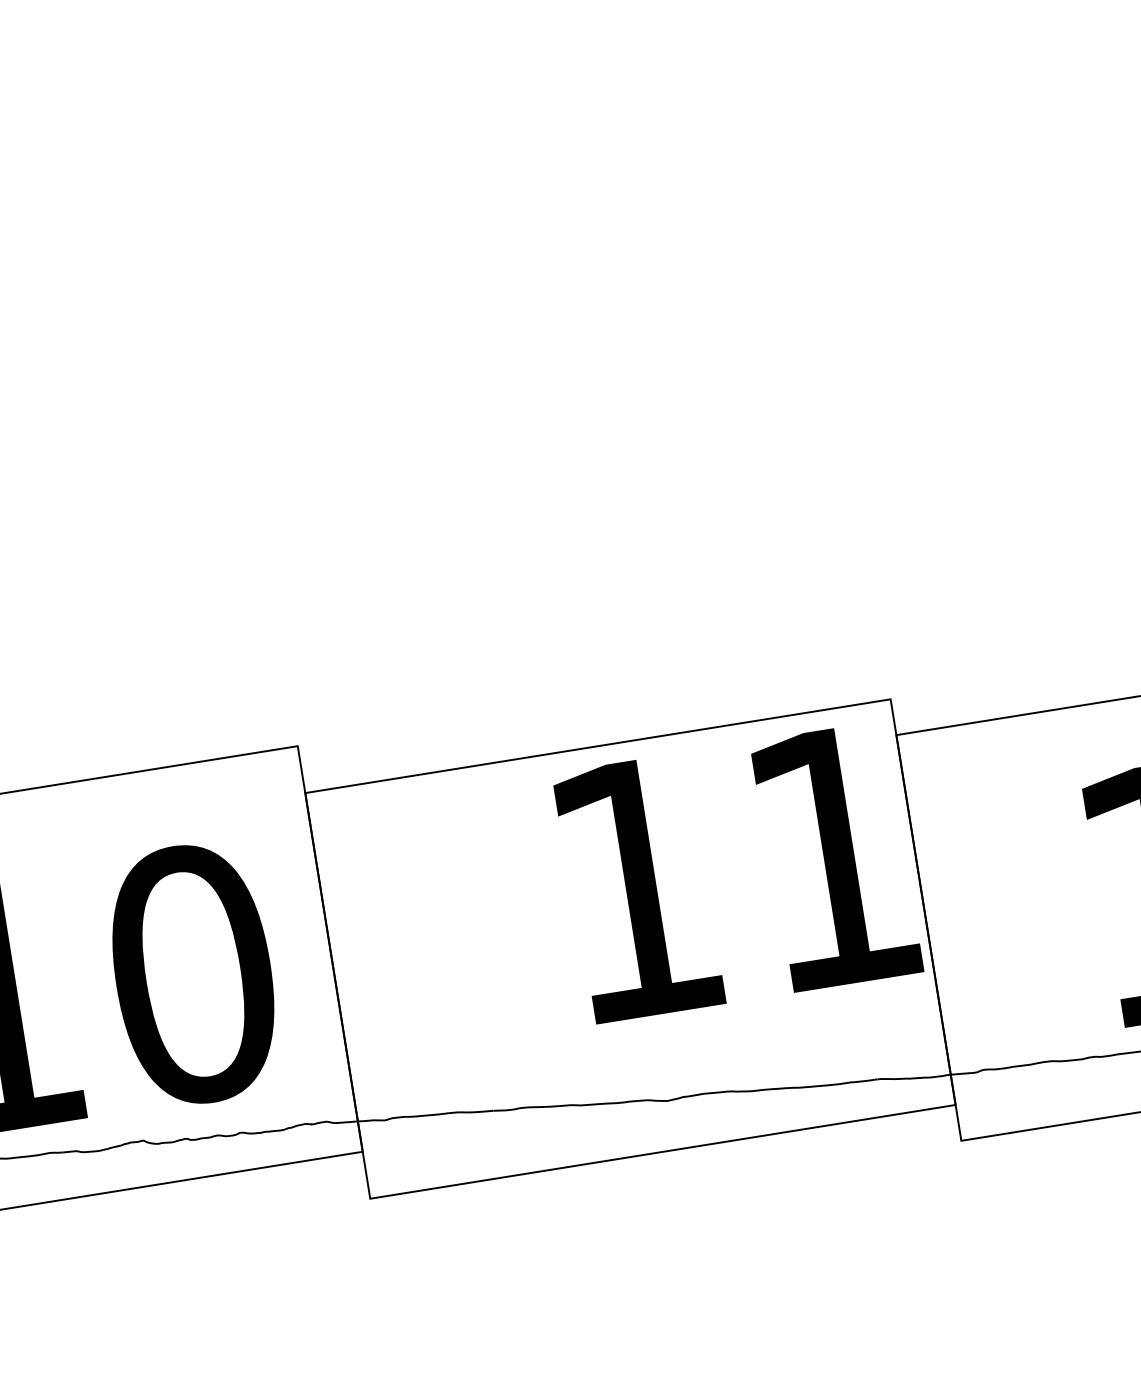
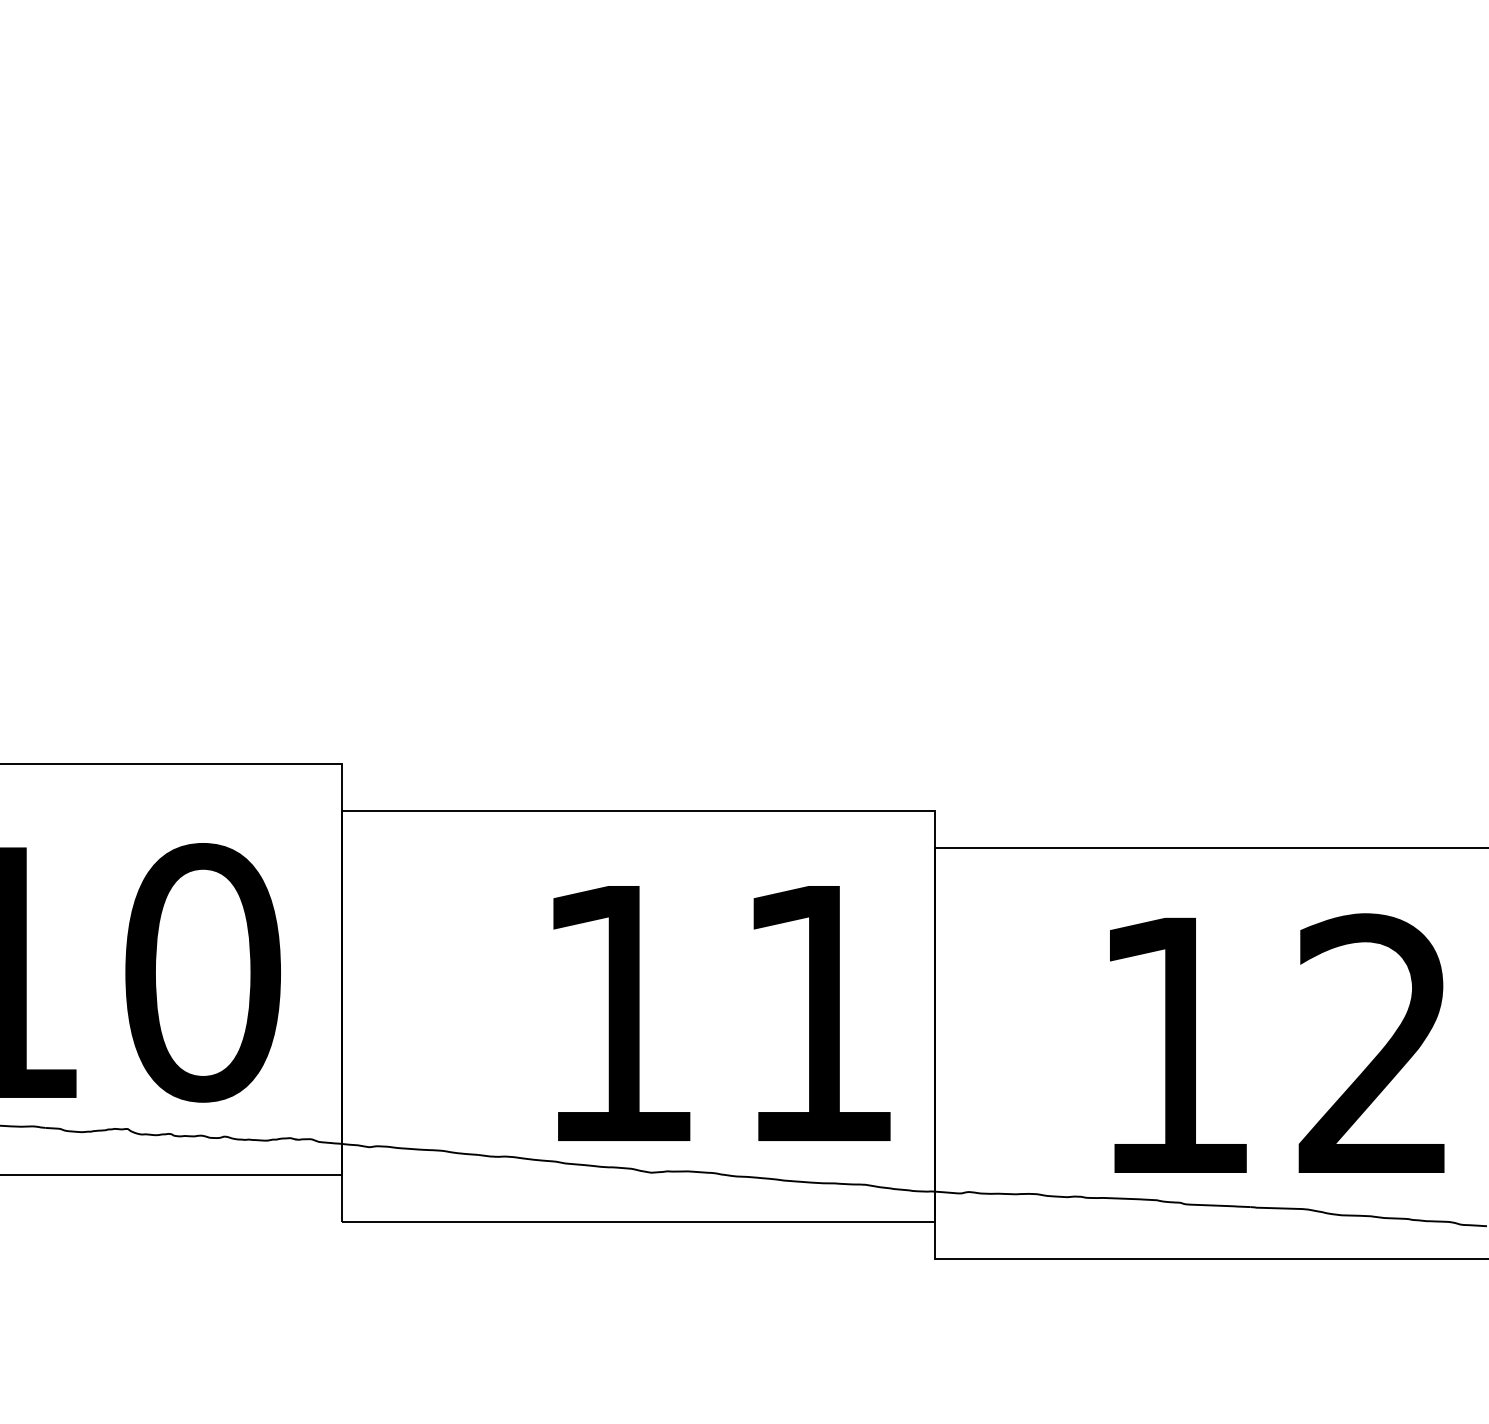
text: (737, 872) -> (721, 1013), moved

